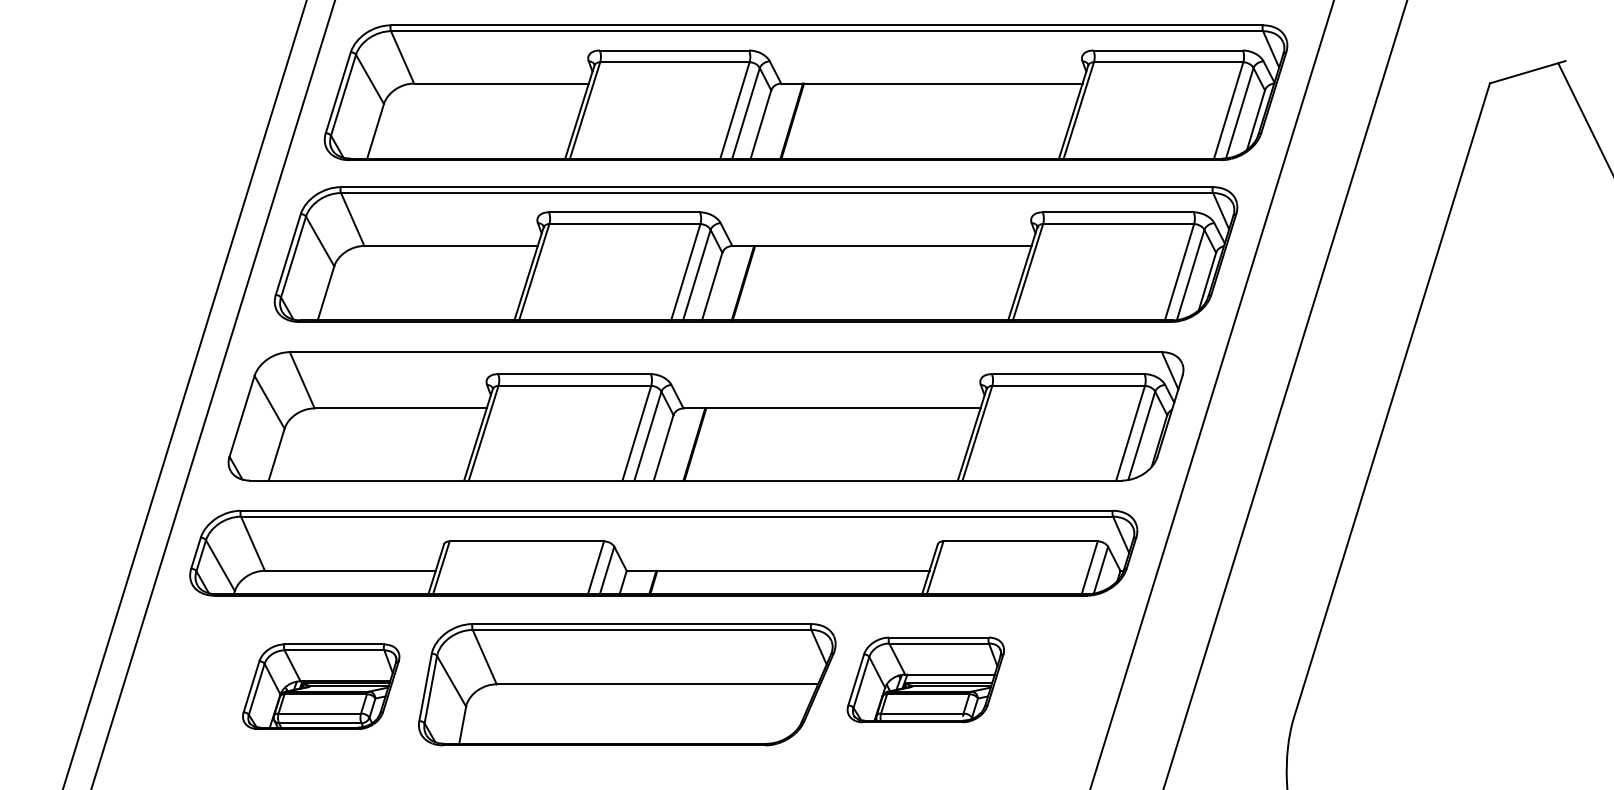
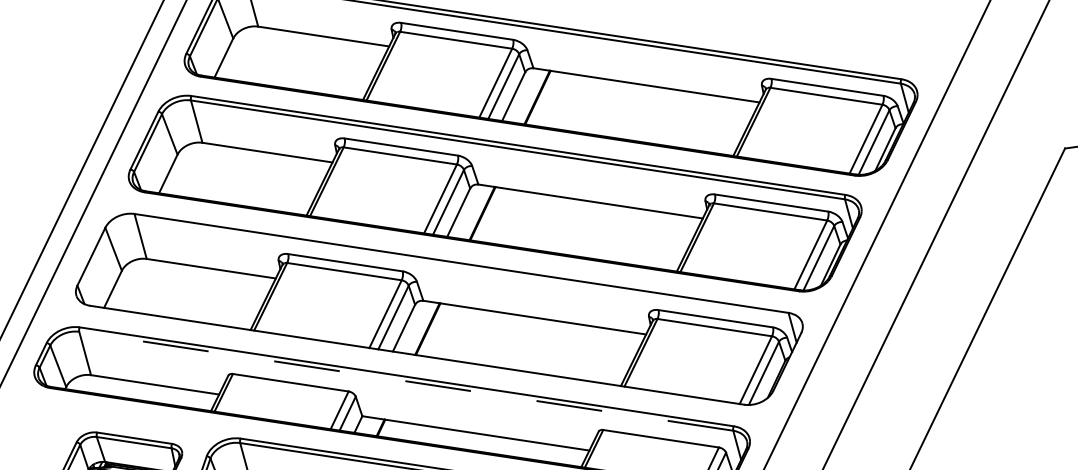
line: (676, 516) -> (405, 381), solid -> dashed

